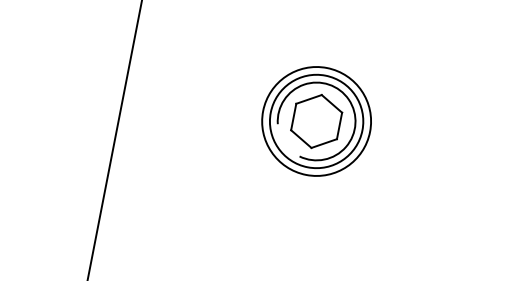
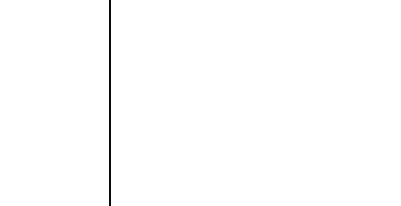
part: (315, 120) -> (250, 63), removed

